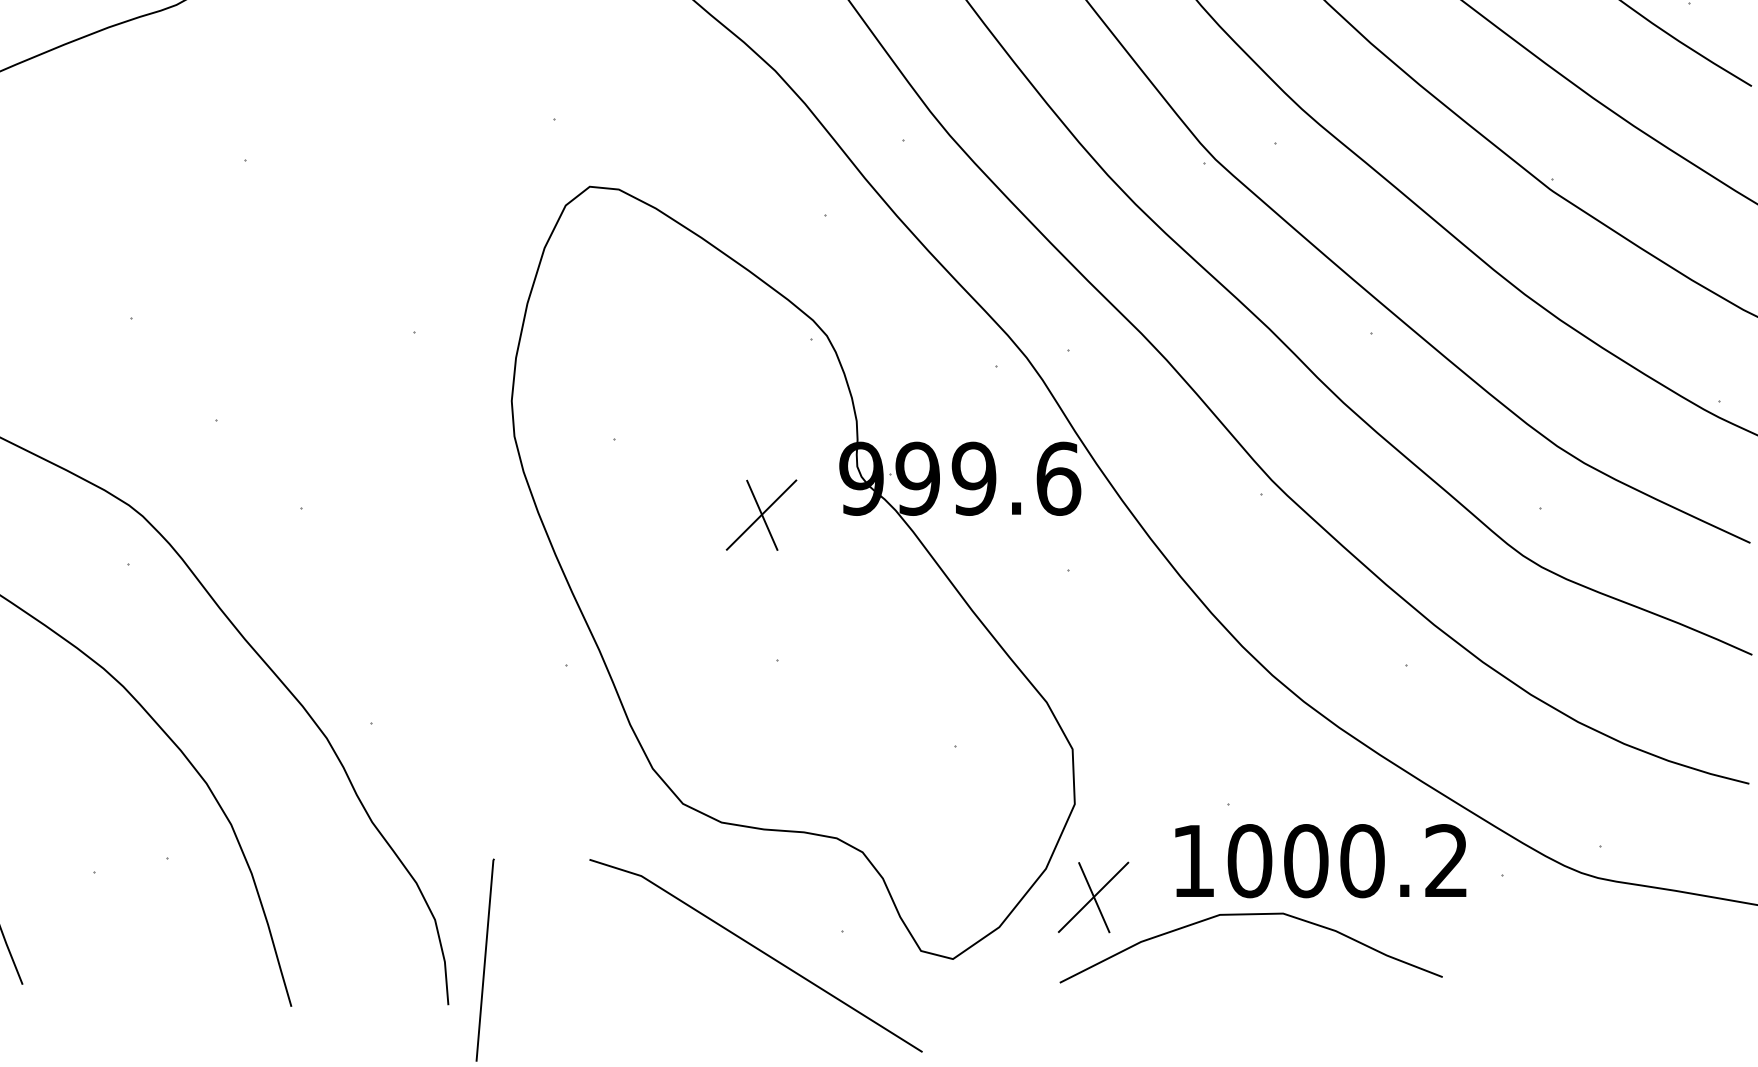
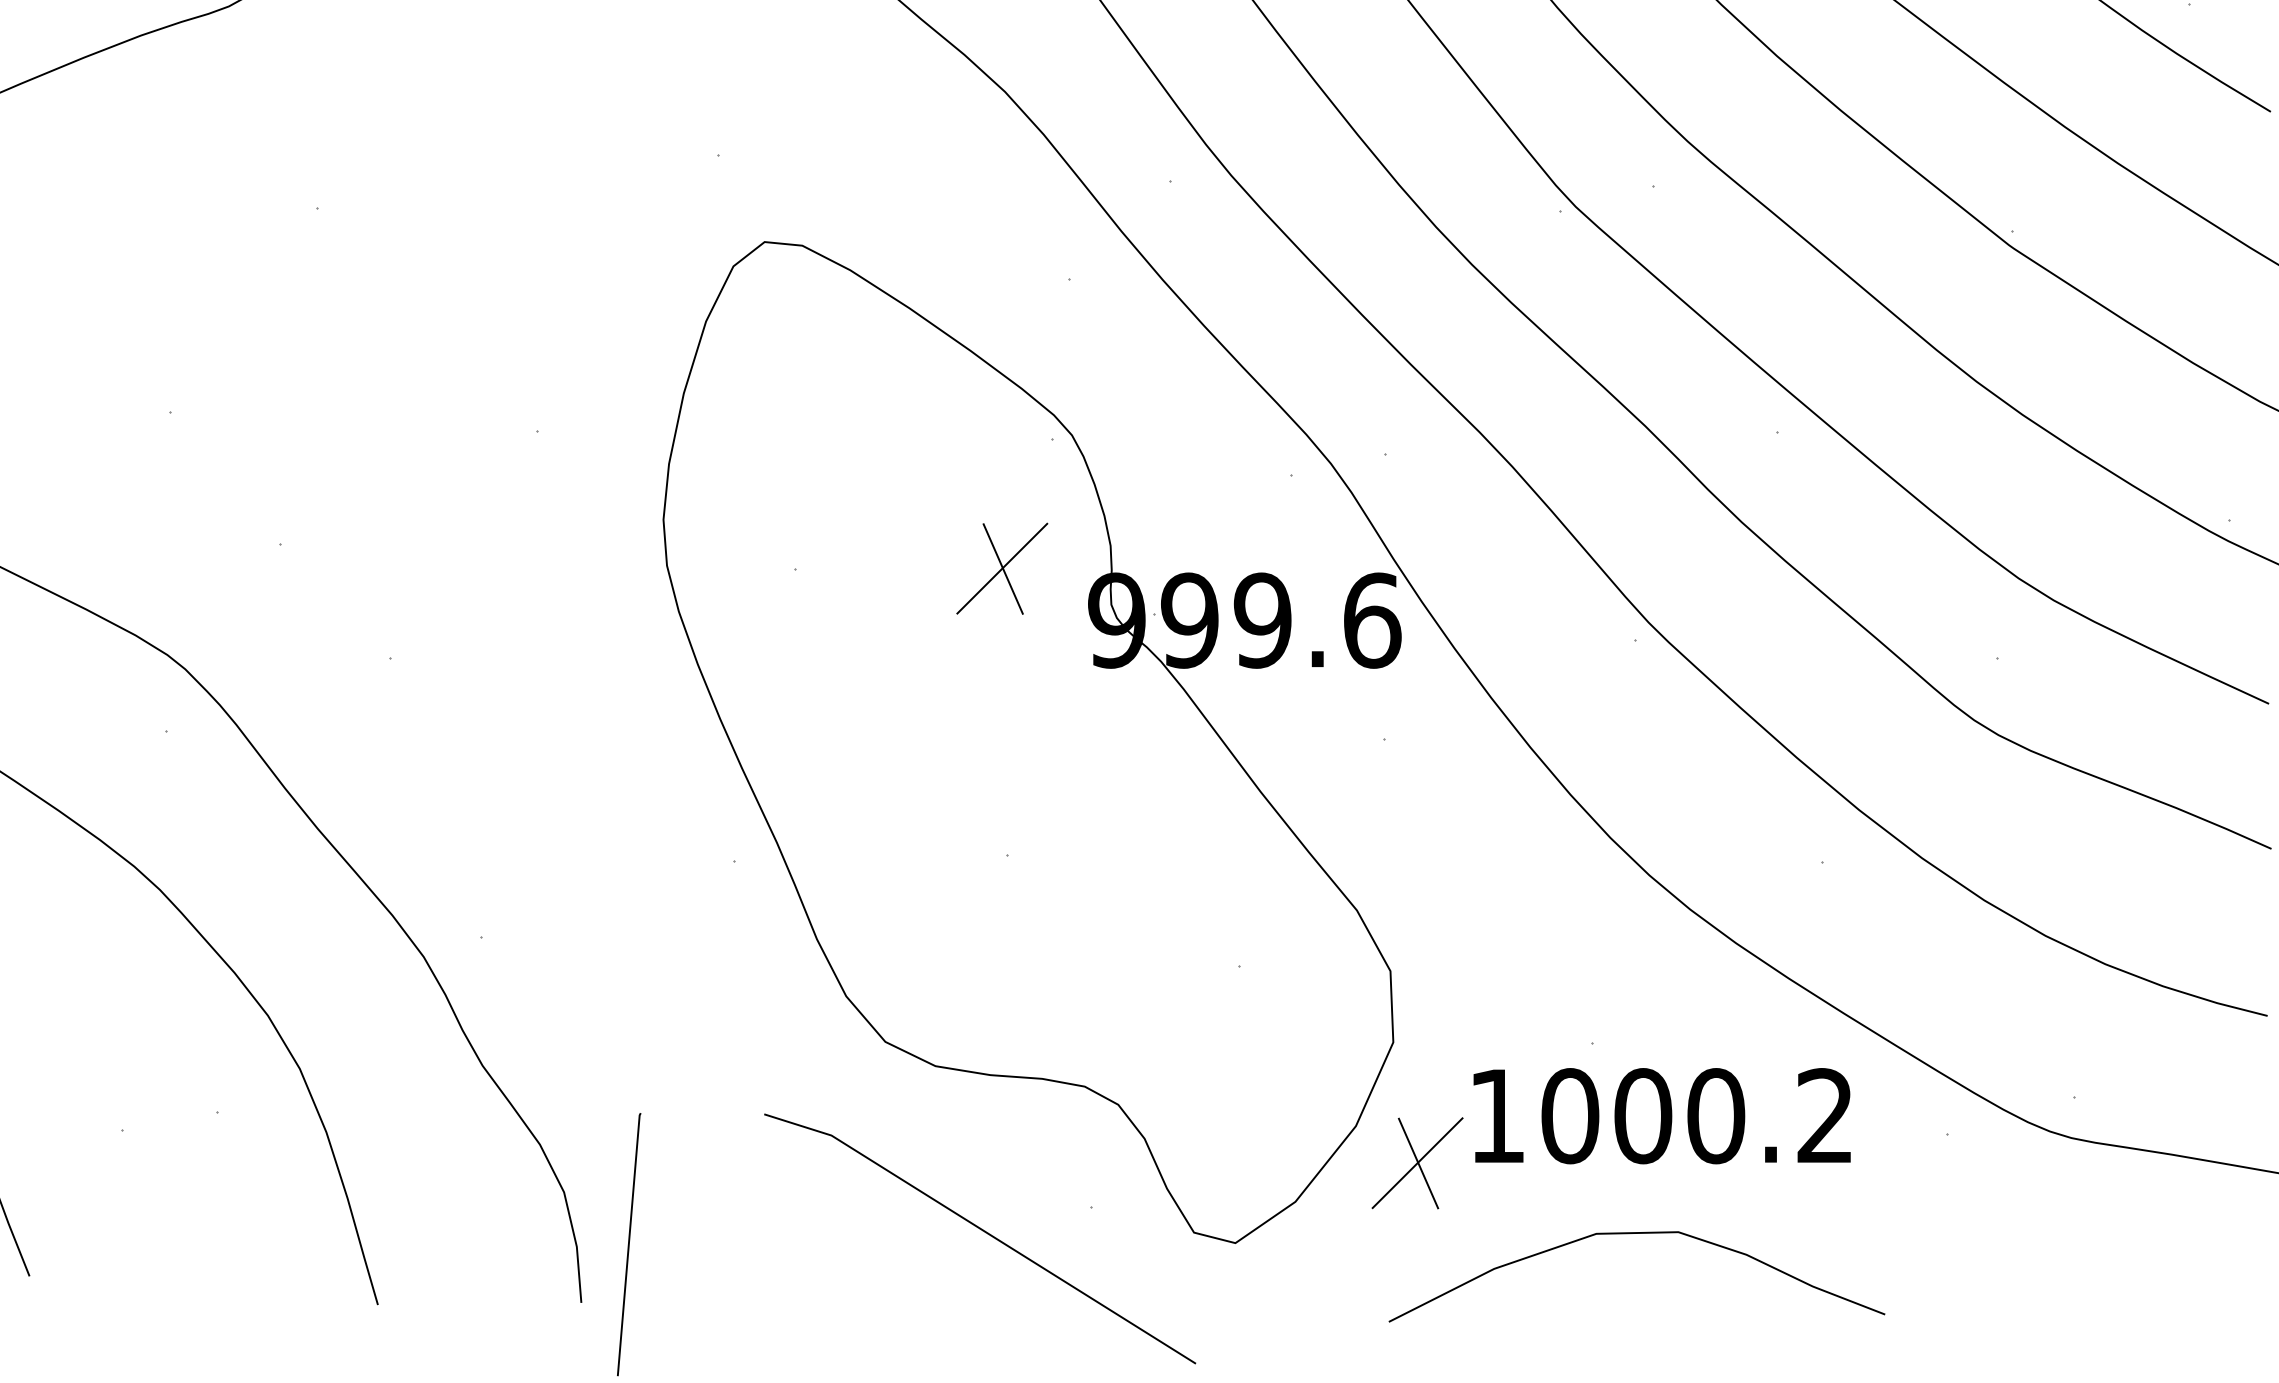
part: (761, 514) -> (1002, 568), moved
text: (1320, 861) -> (1661, 1116), moved
curve: (1245, 915) -> (1629, 1234), moved

